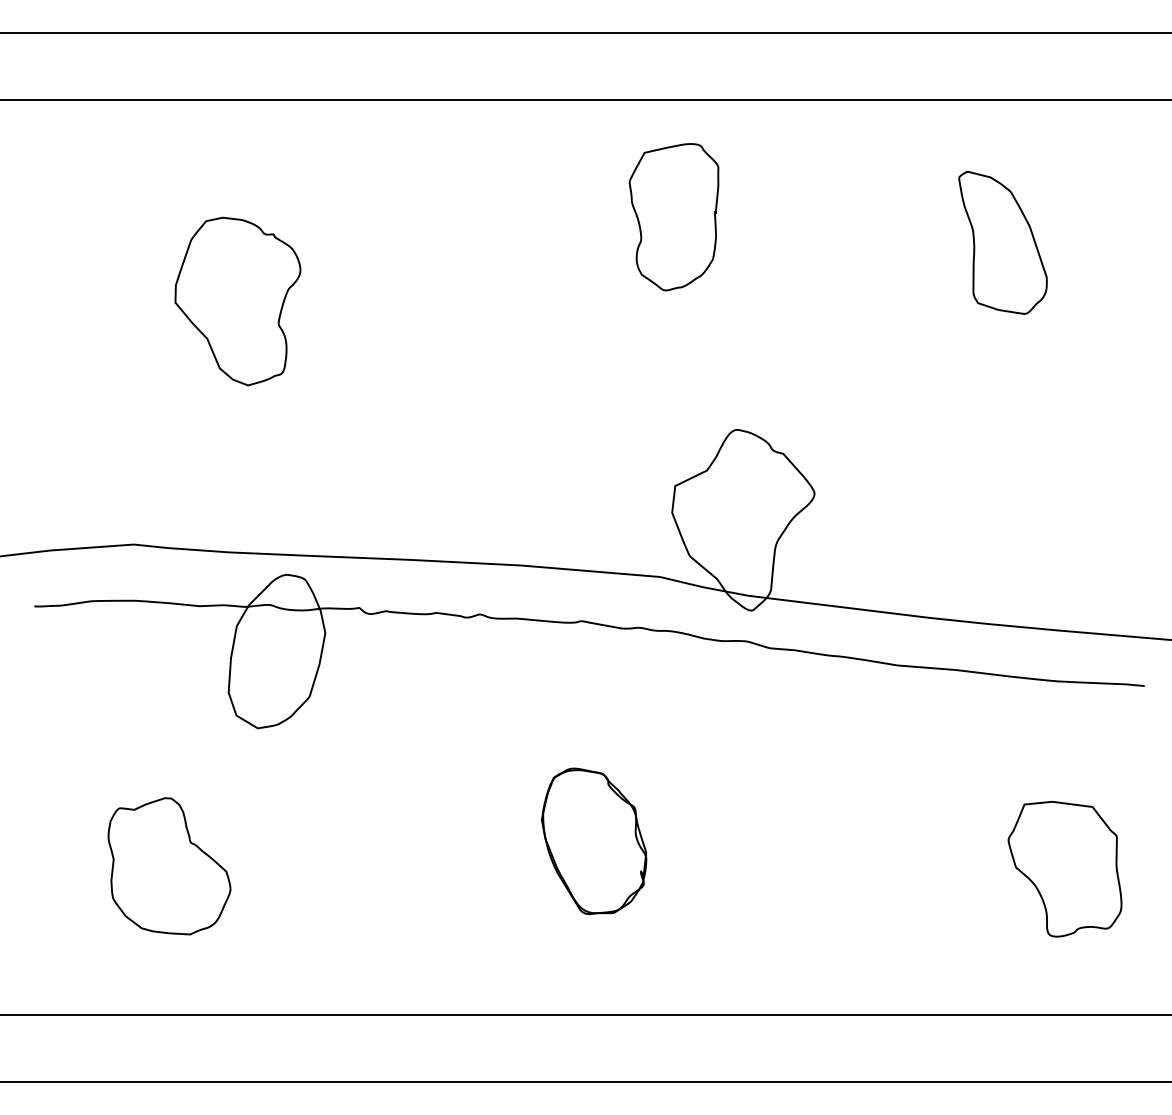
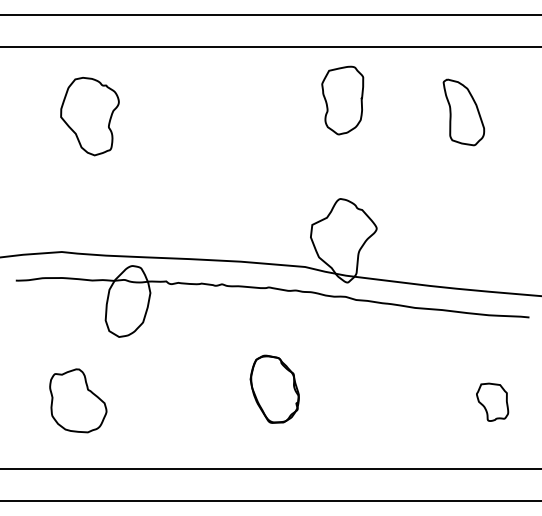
part: (673, 217) -> (342, 100), moved
part: (236, 301) -> (89, 116), moved
part: (1064, 869) -> (492, 402), size x0.6

